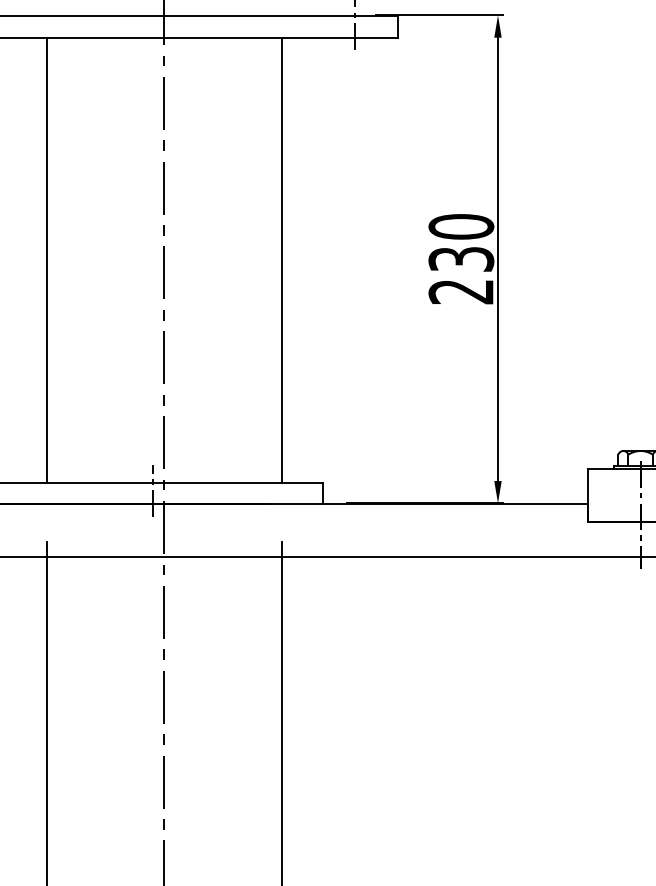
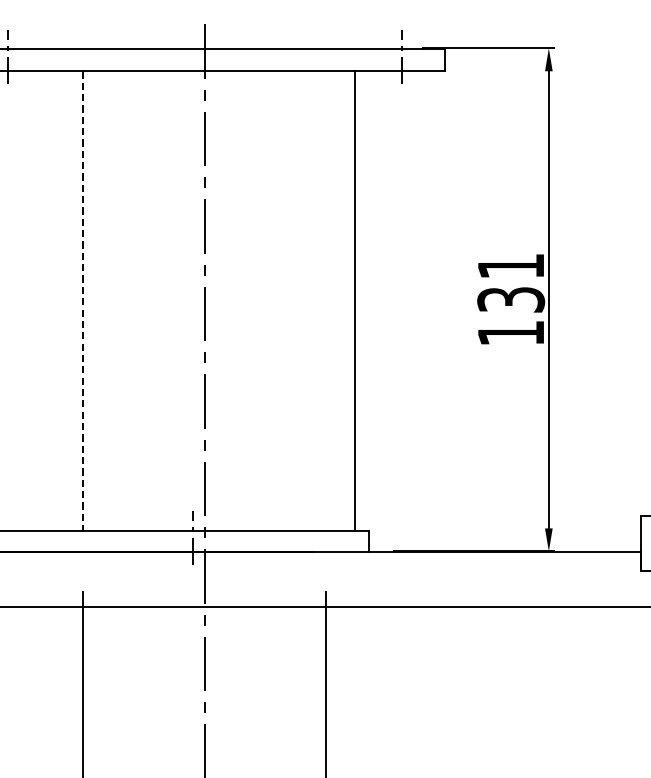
text: (461, 259) -> (511, 300), 230 -> 131
line: (46, 260) -> (83, 301), solid -> dashed
line: (281, 260) -> (354, 301), moved

